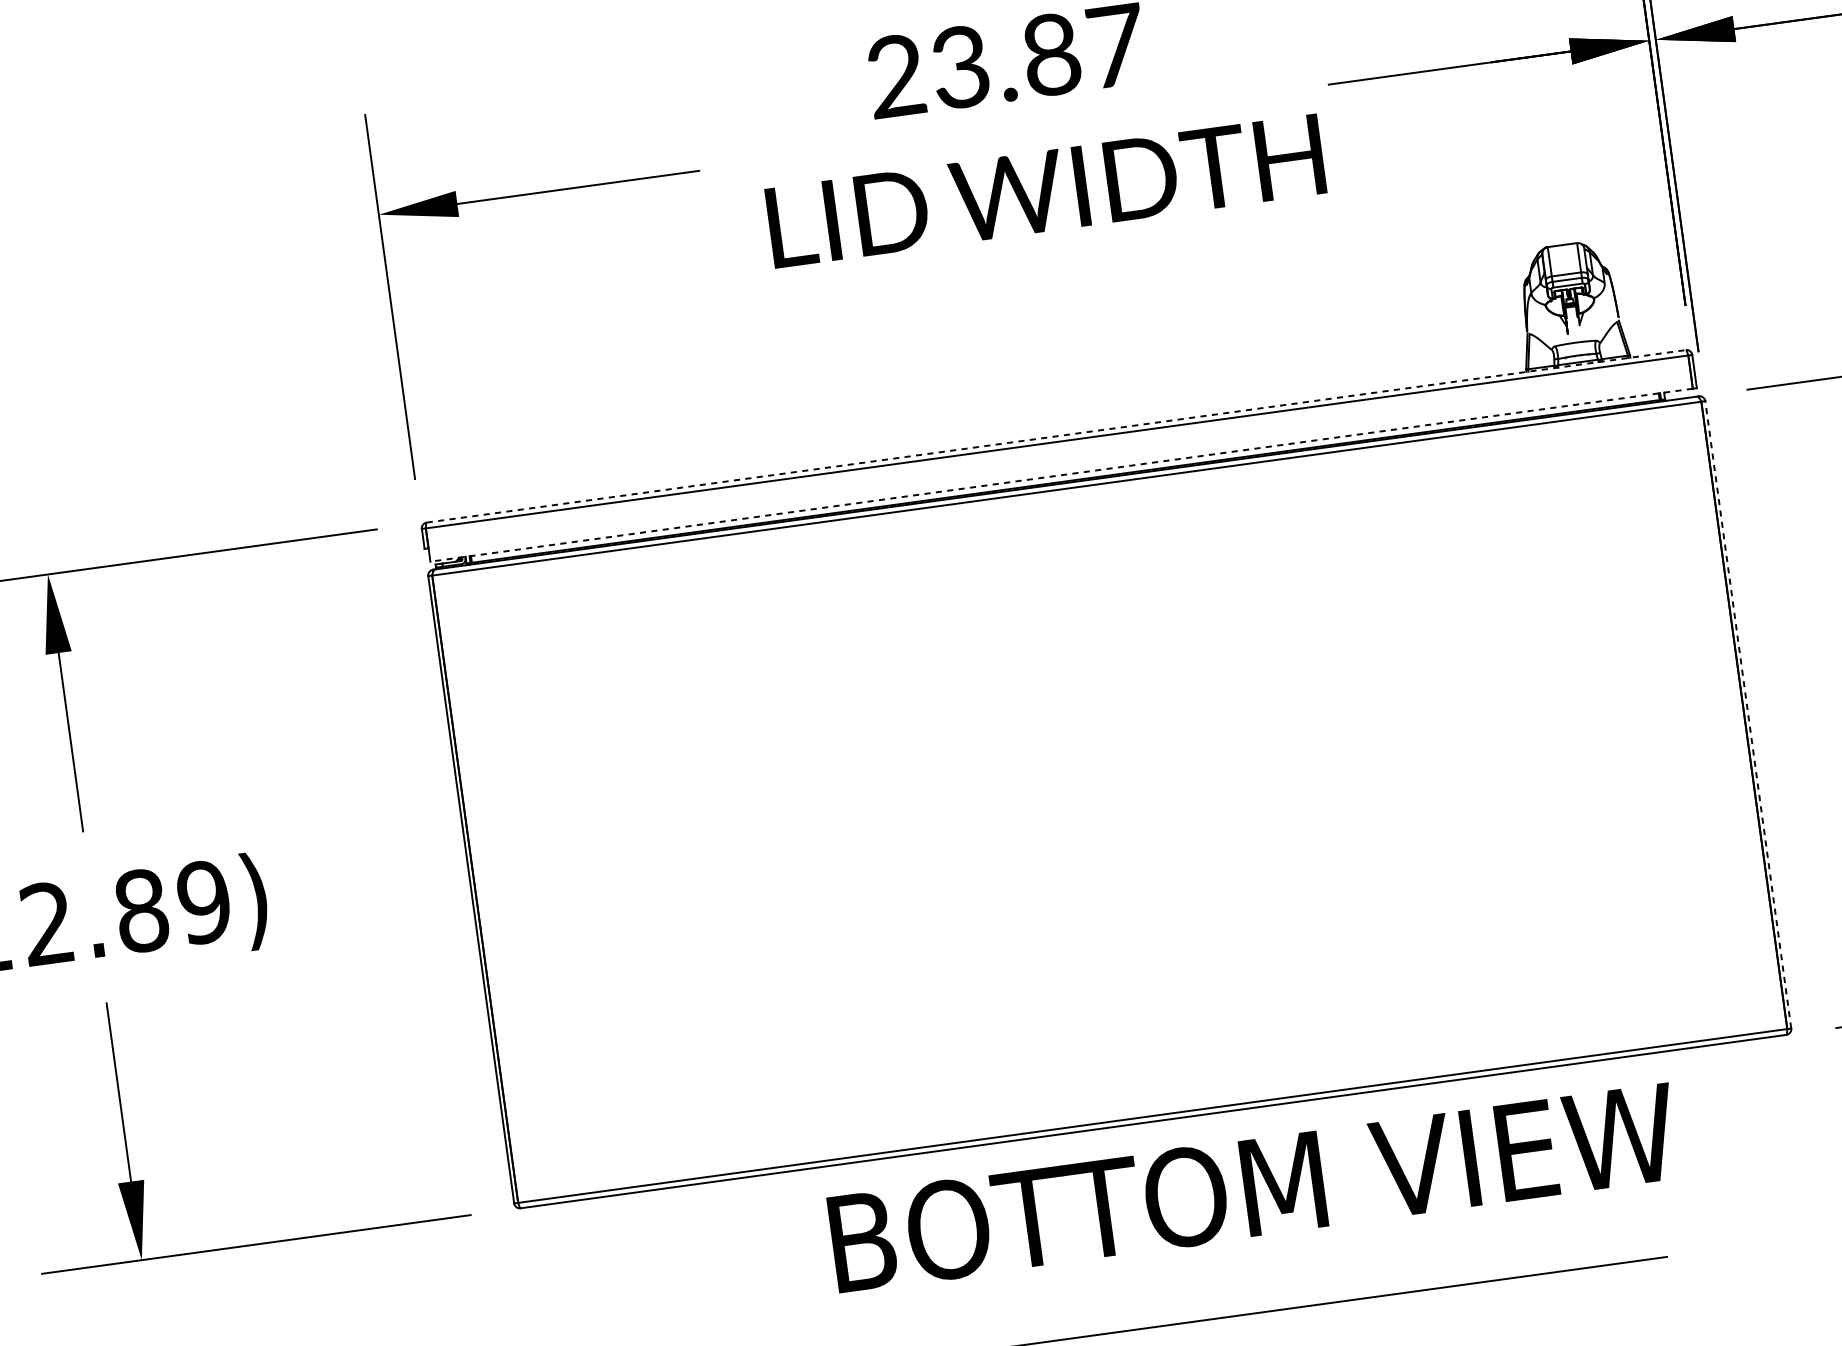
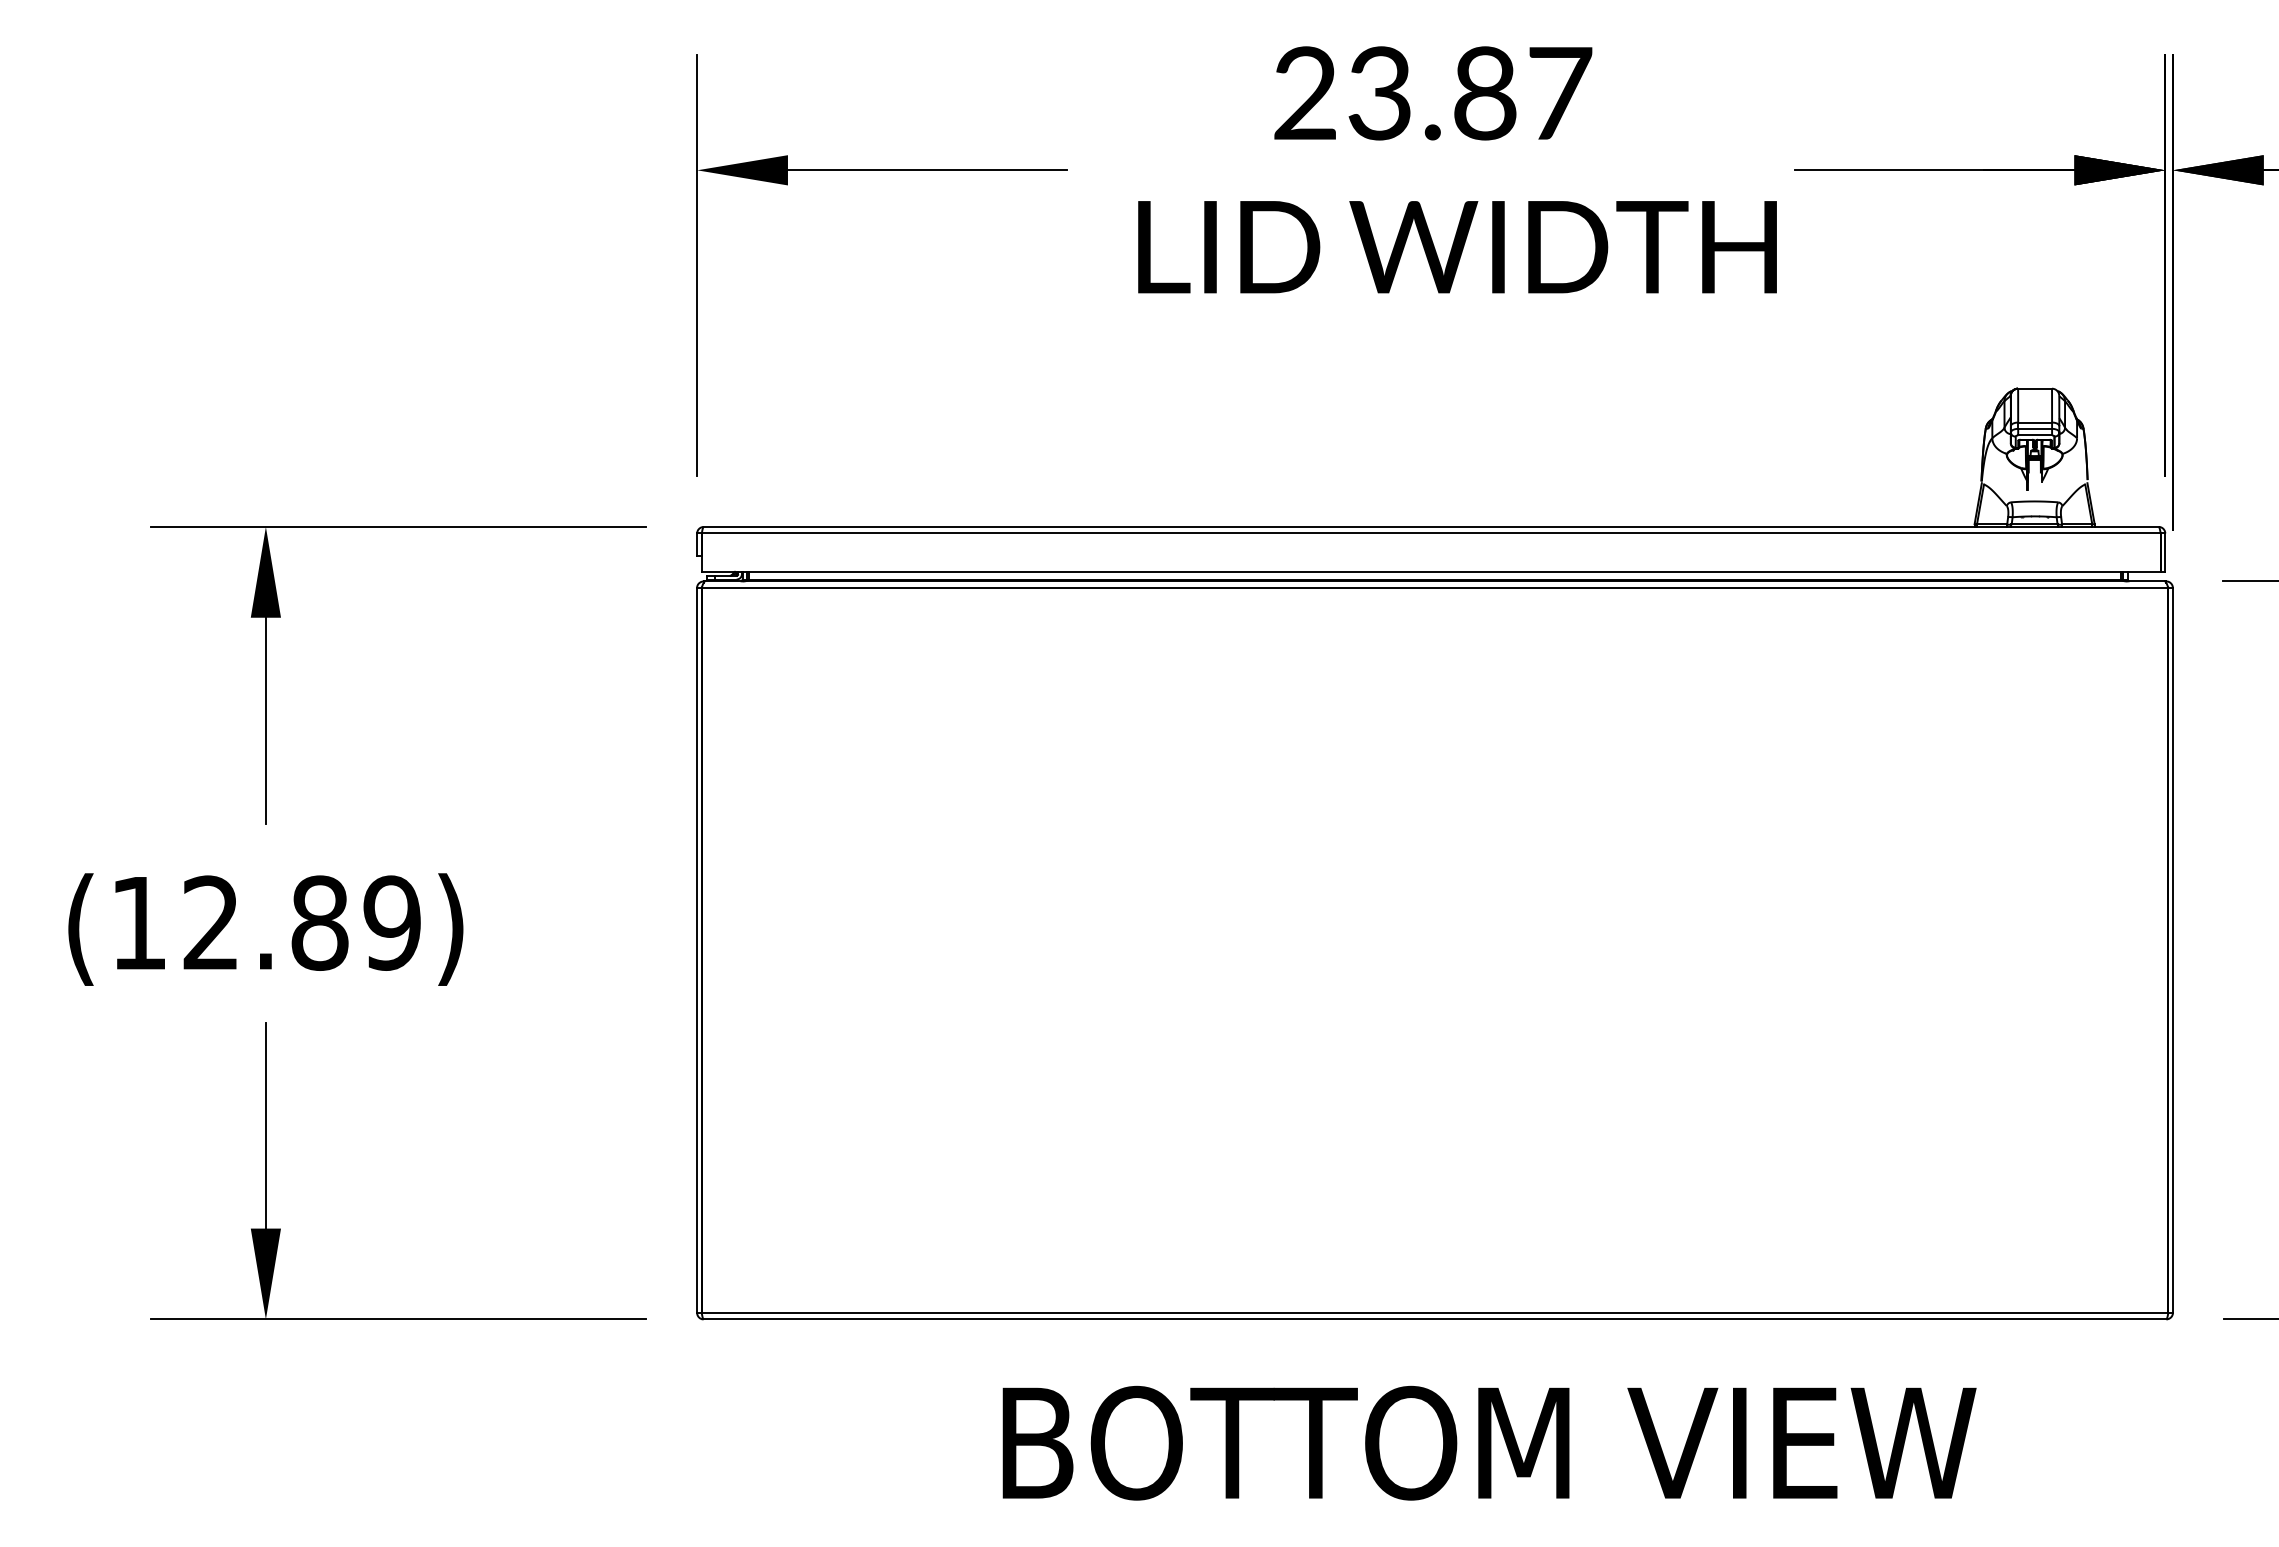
line: (1056, 435) -> (1431, 526), dashed -> solid
line: (1060, 474) -> (1430, 571), dashed -> solid
line: (1747, 714) -> (2172, 949), dashed -> solid
text: (1253, 1187) -> (1489, 1442), moved

